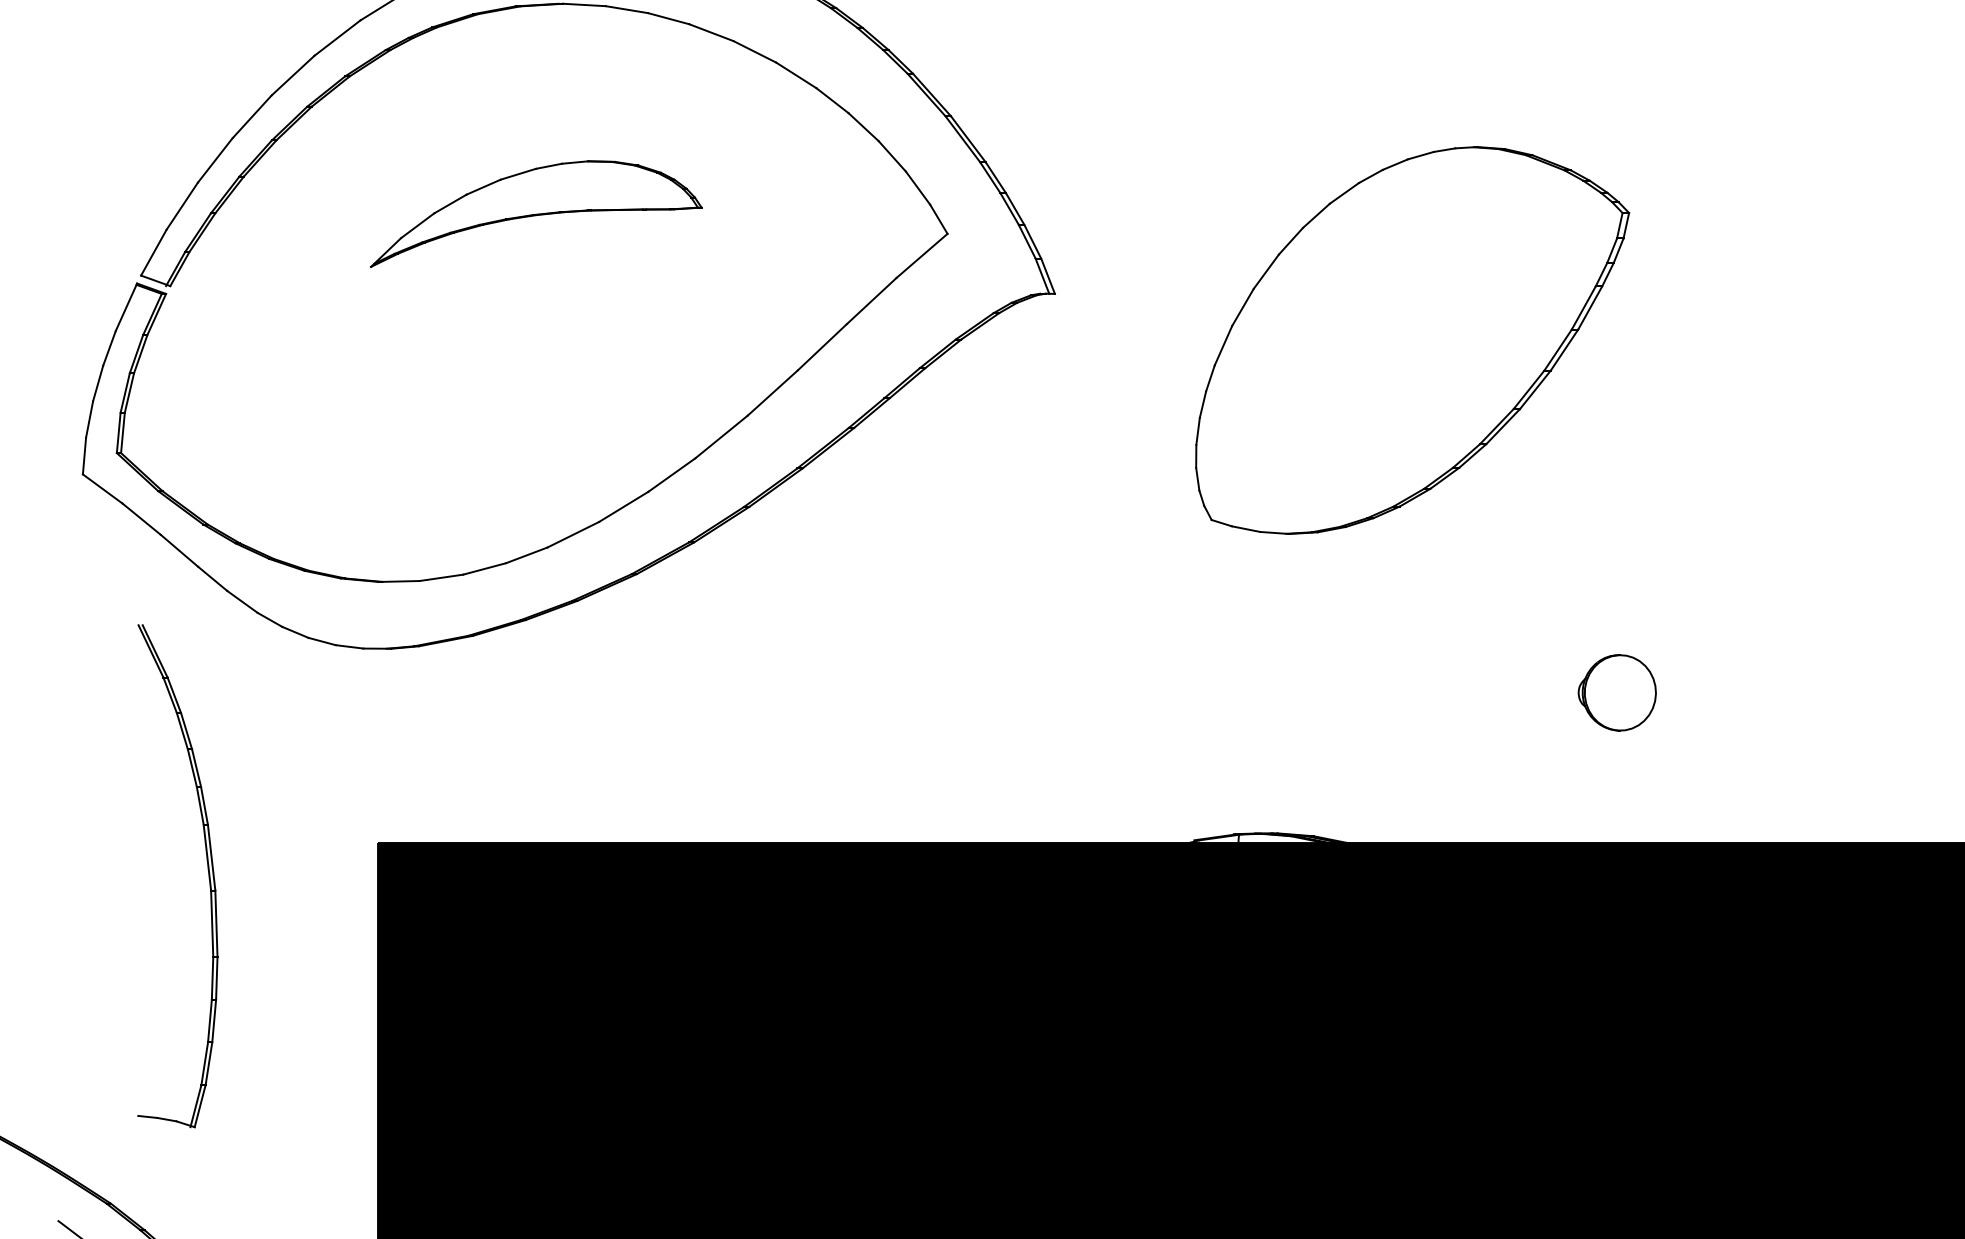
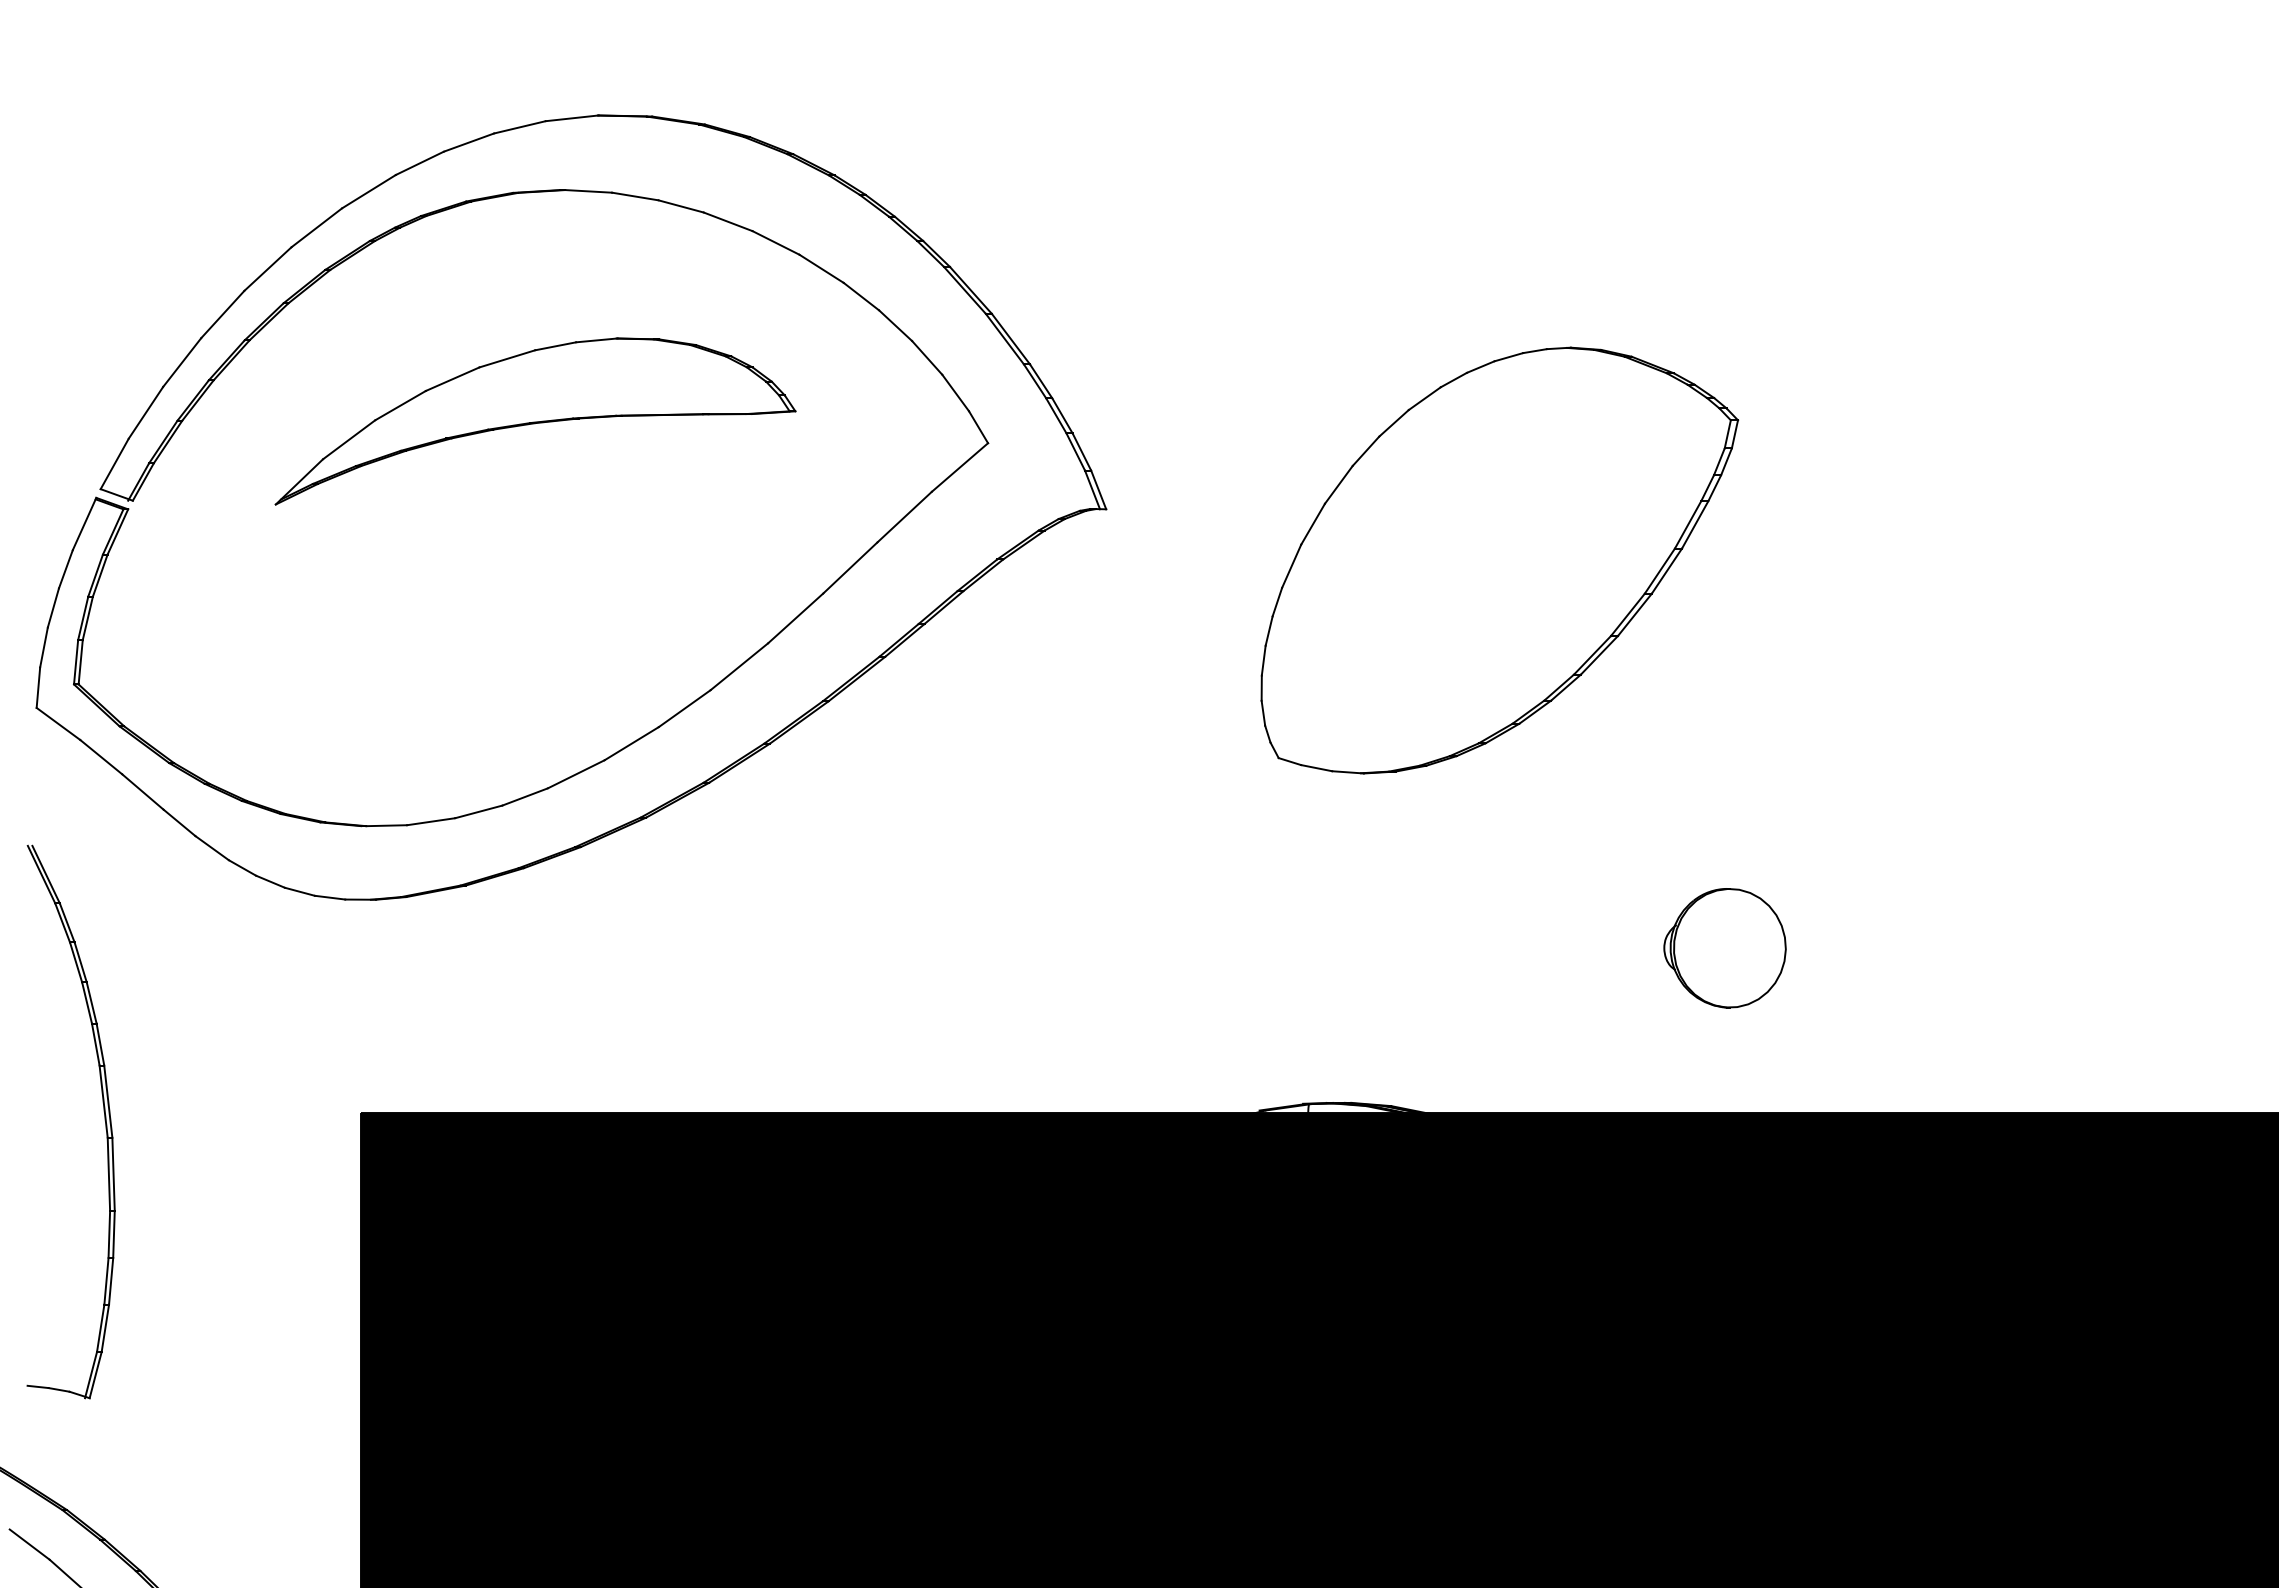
part: (536, 214) -> (535, 421), size x1.43
part: (1616, 693) -> (1724, 948), size x1.43
part: (208, 874) -> (104, 1120), moved

